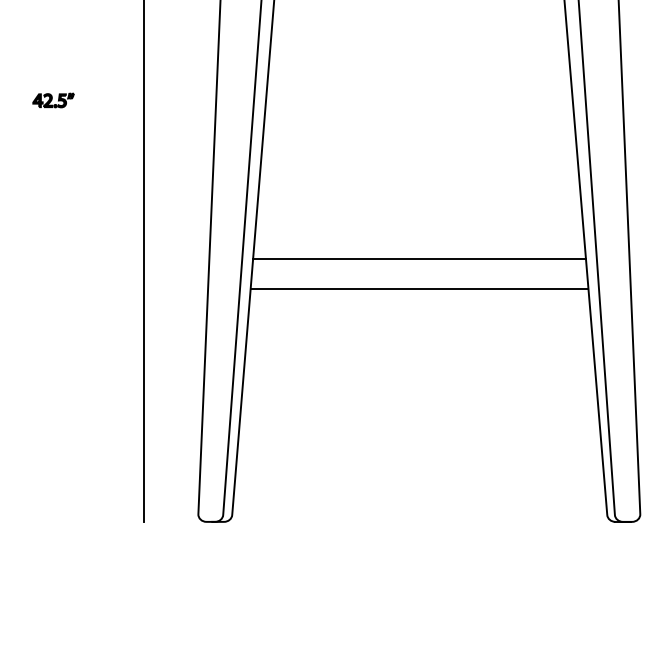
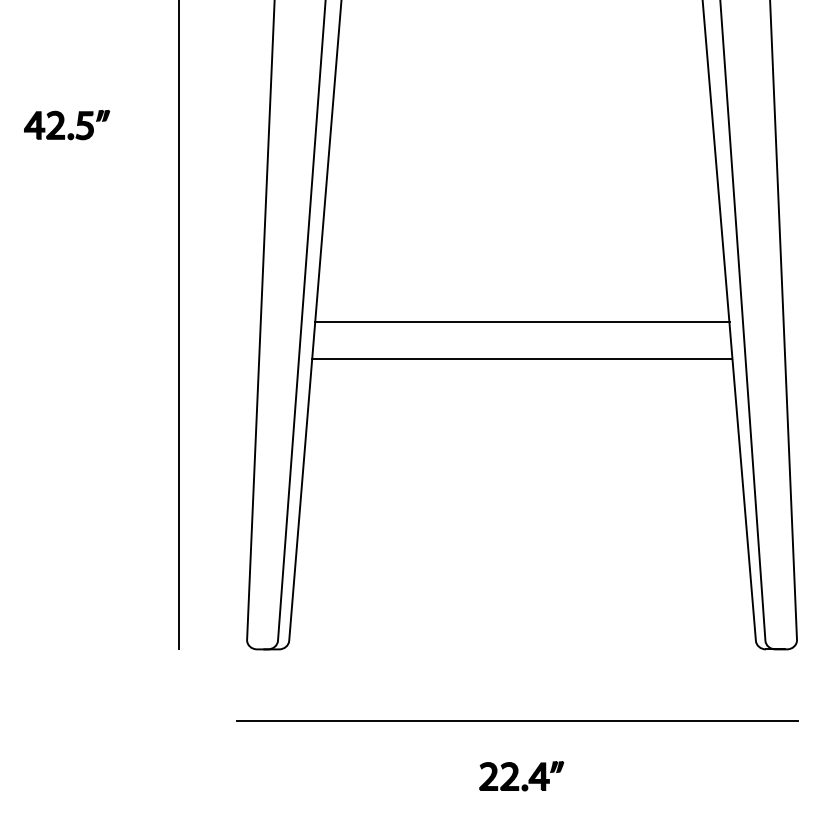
part: (53, 100) -> (66, 125), size x1.67
line: (415, 579) -> (517, 721), added
part: (418, 623) -> (521, 775), added

